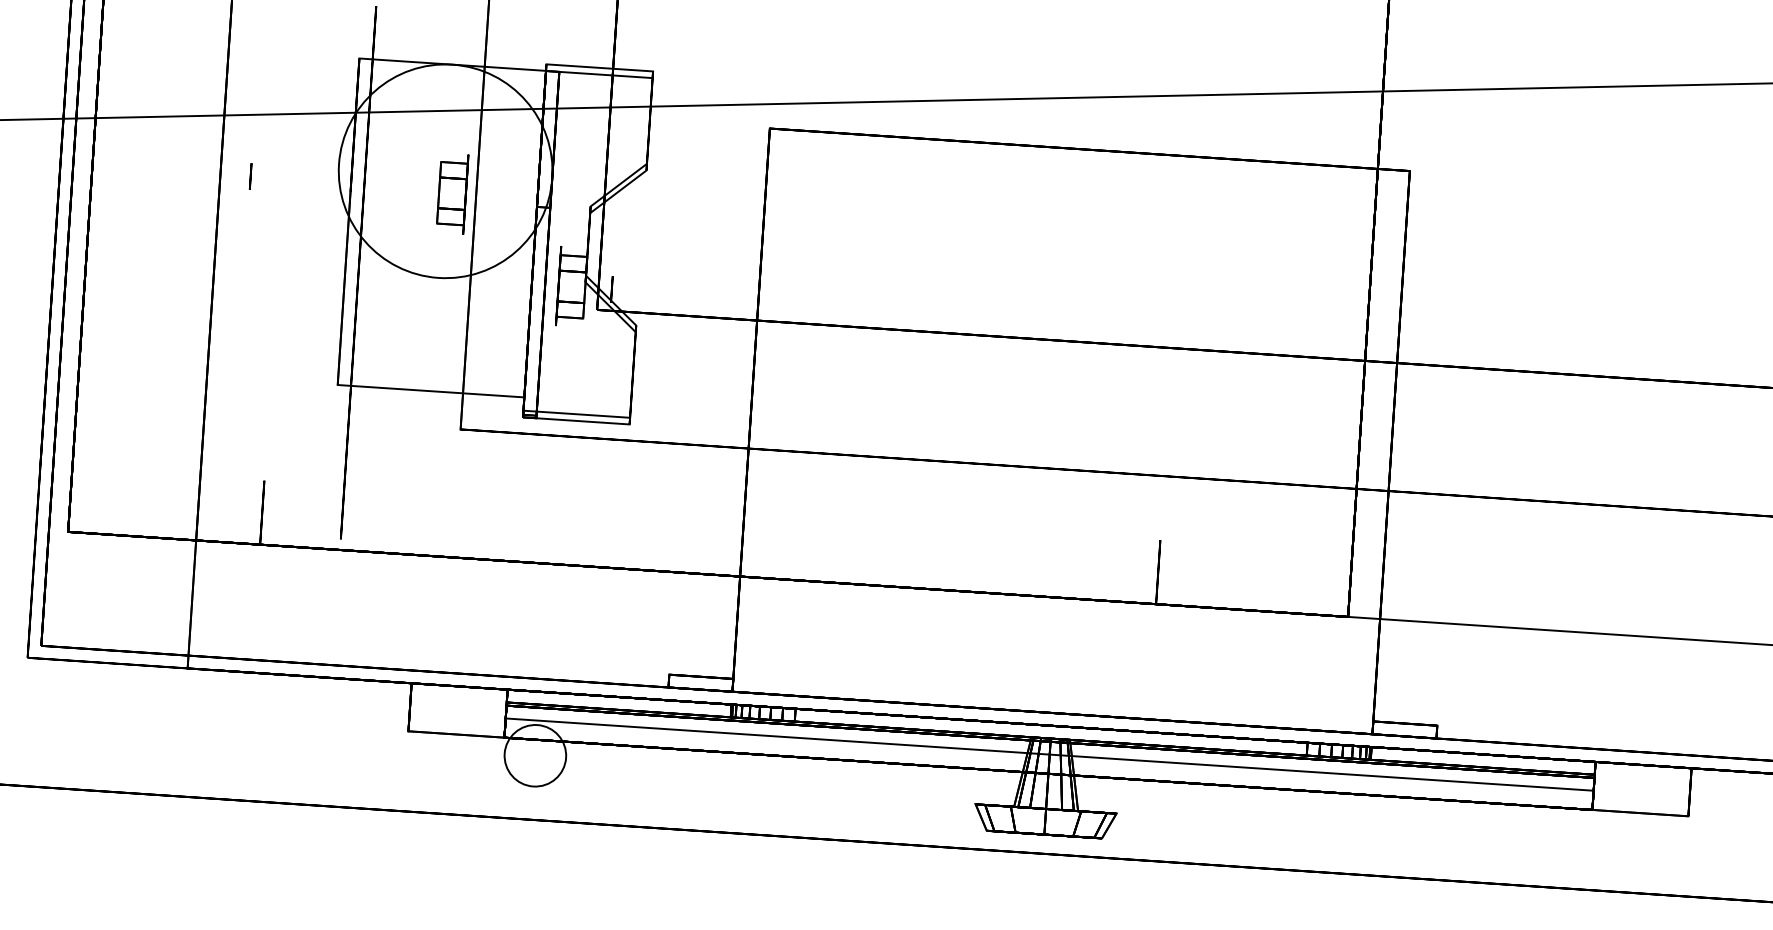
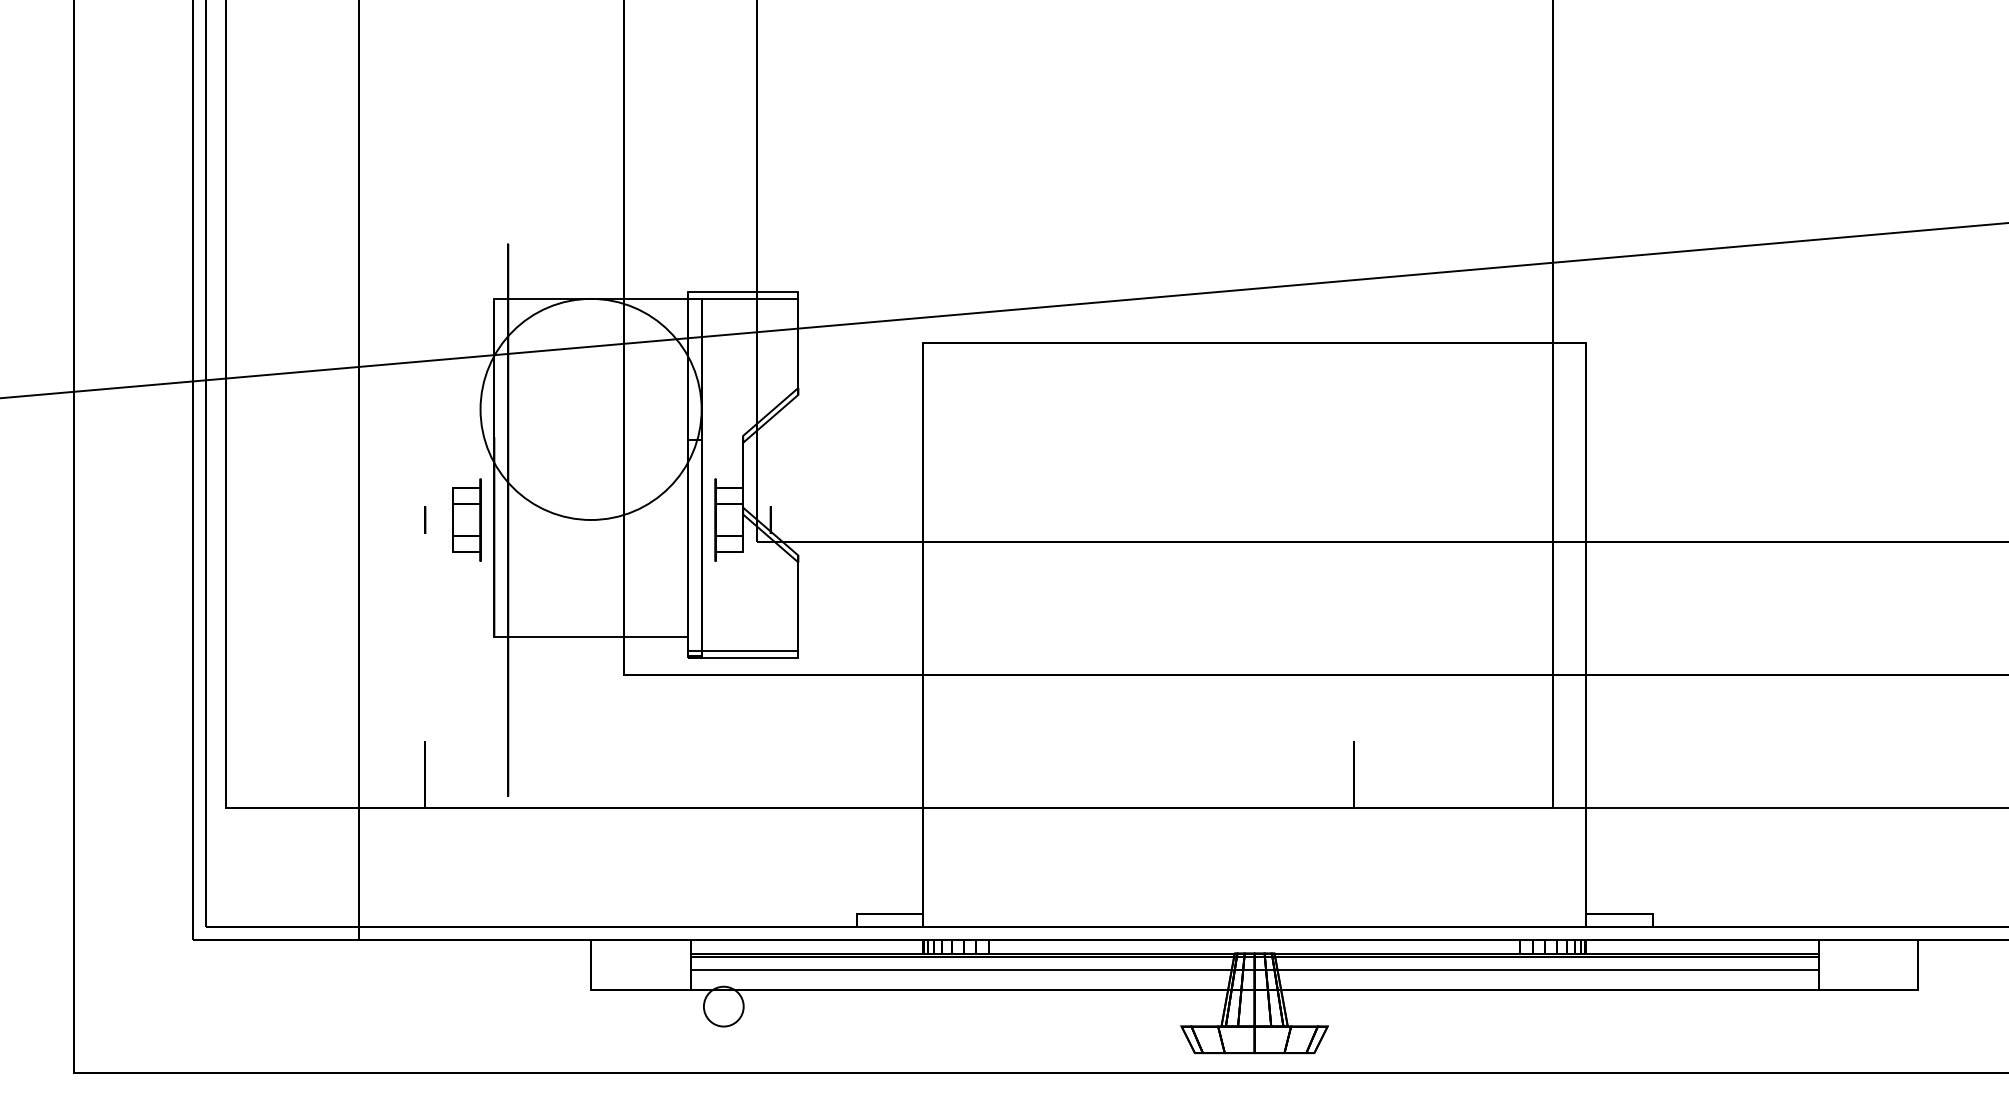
circle: (251, 175) -> (425, 519), moved
part: (452, 193) -> (466, 519), moved
circle: (535, 755) -> (723, 1006), size x0.62

